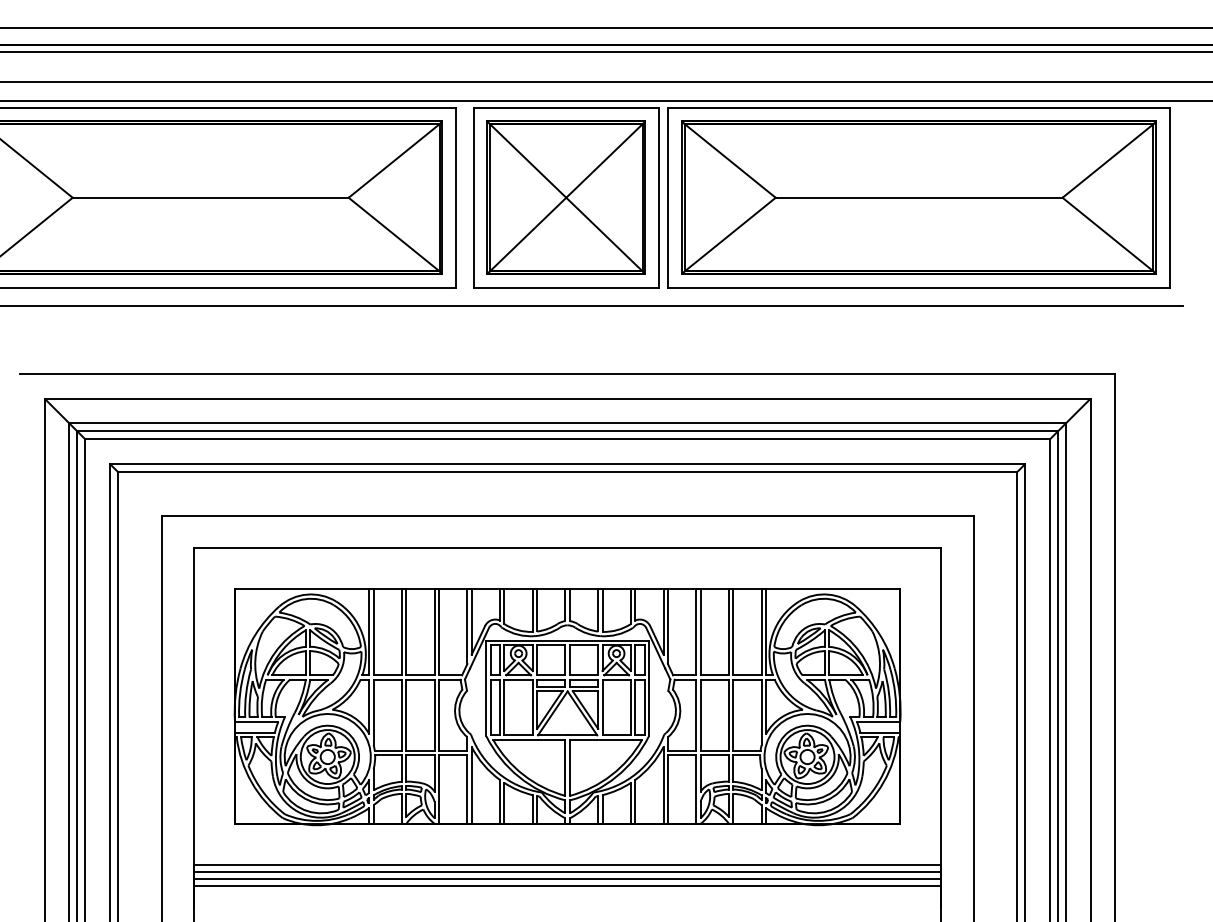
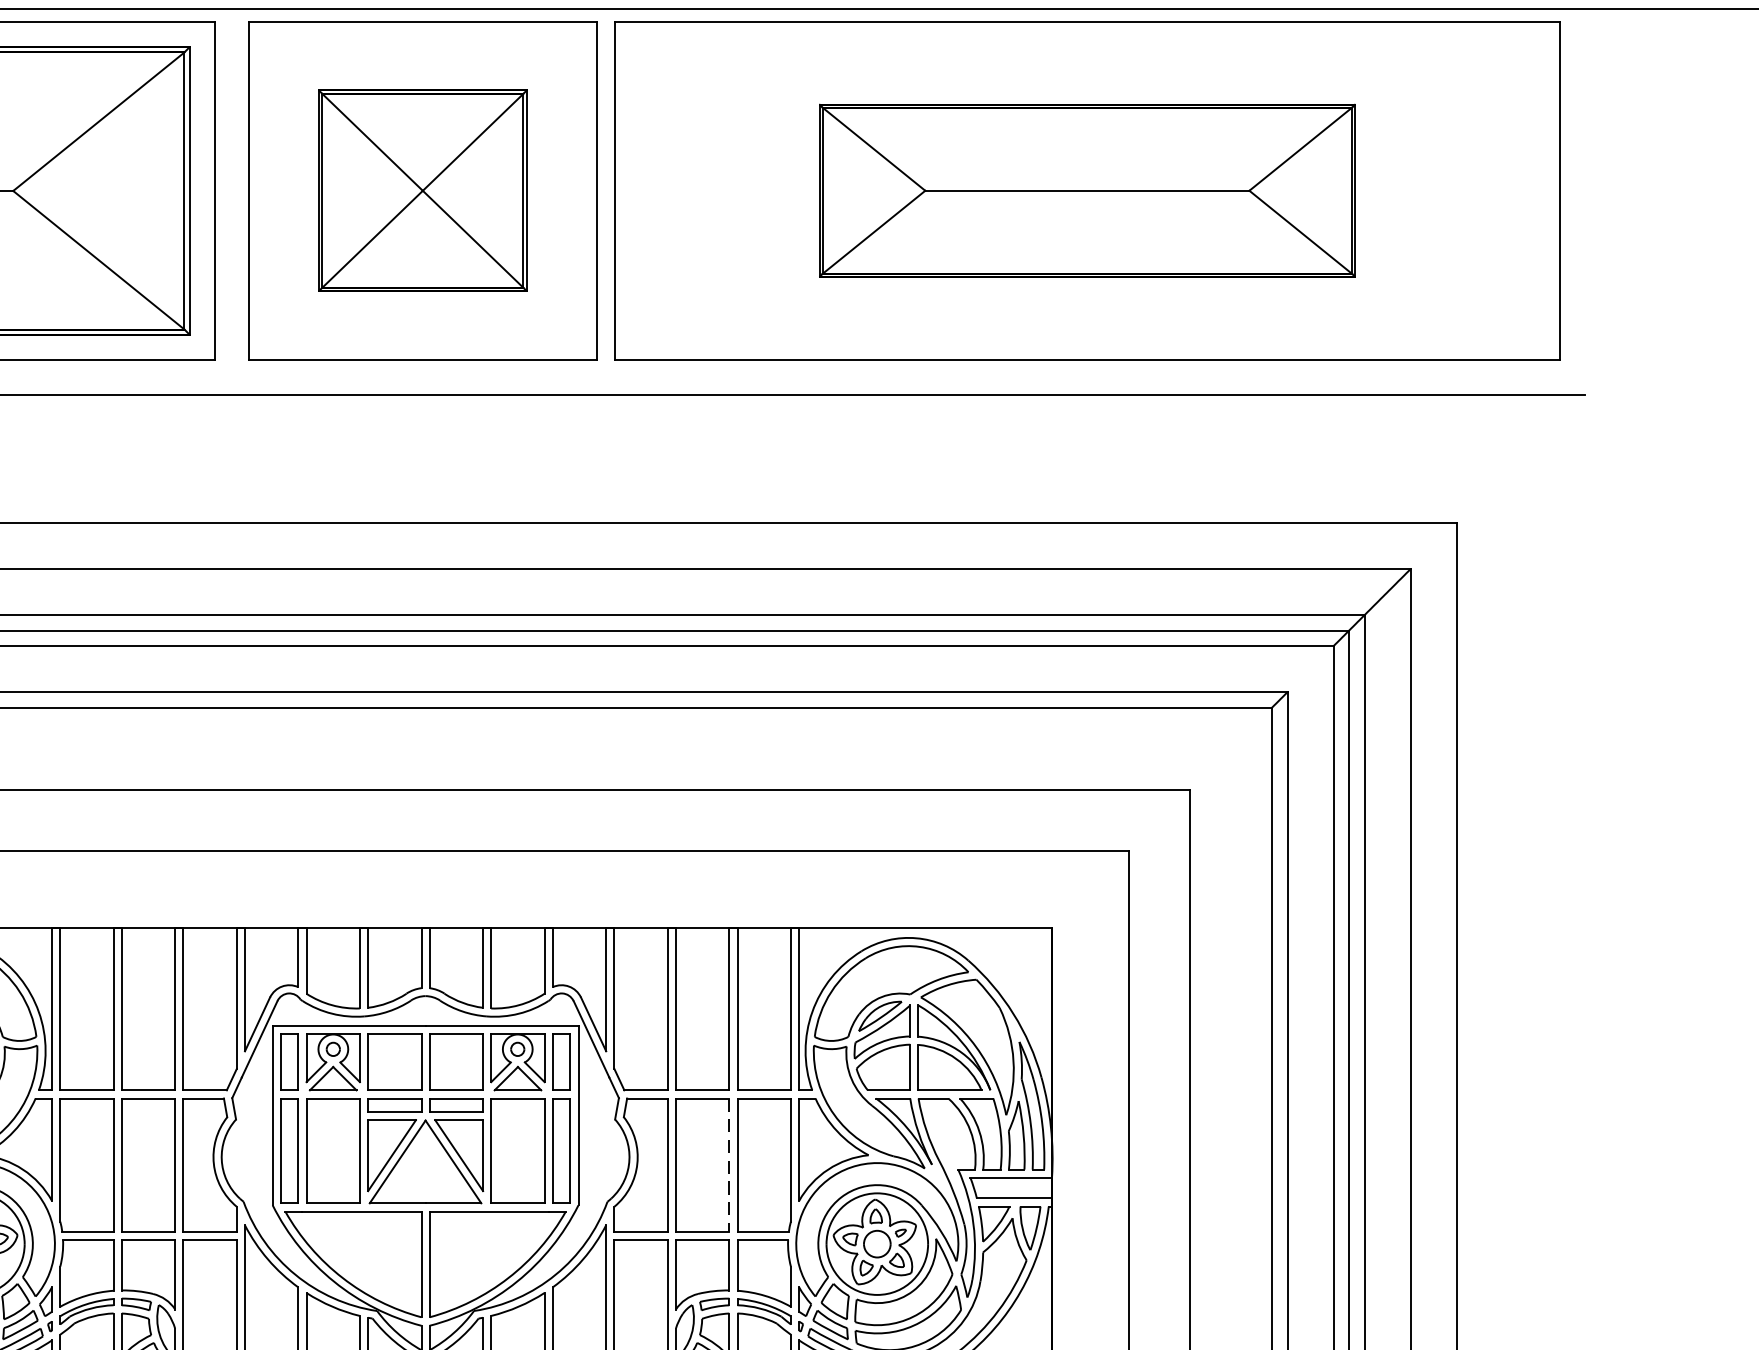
part: (565, 197) -> (421, 190), size x0.7
part: (918, 197) -> (1086, 190), size x0.6
line: (728, 715) -> (728, 1165), solid -> dashed

